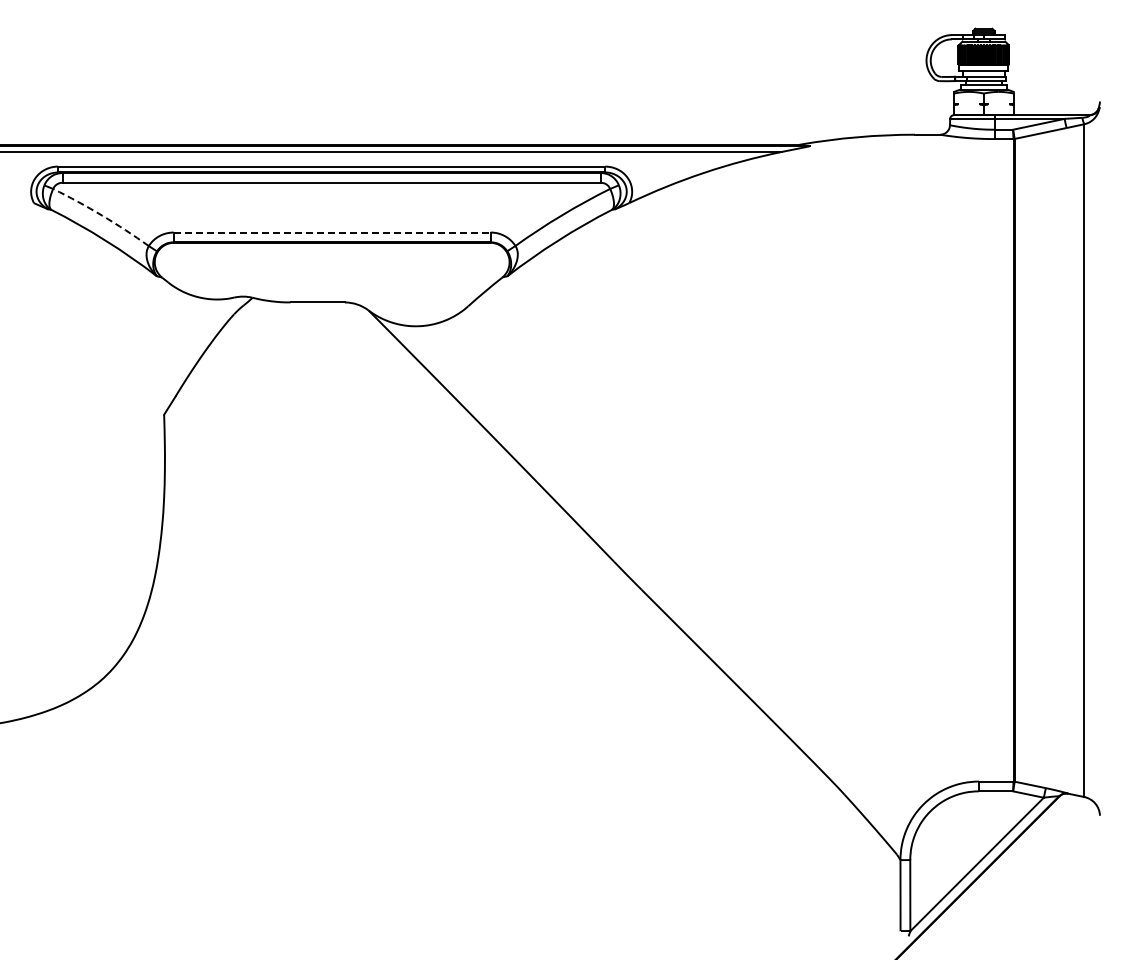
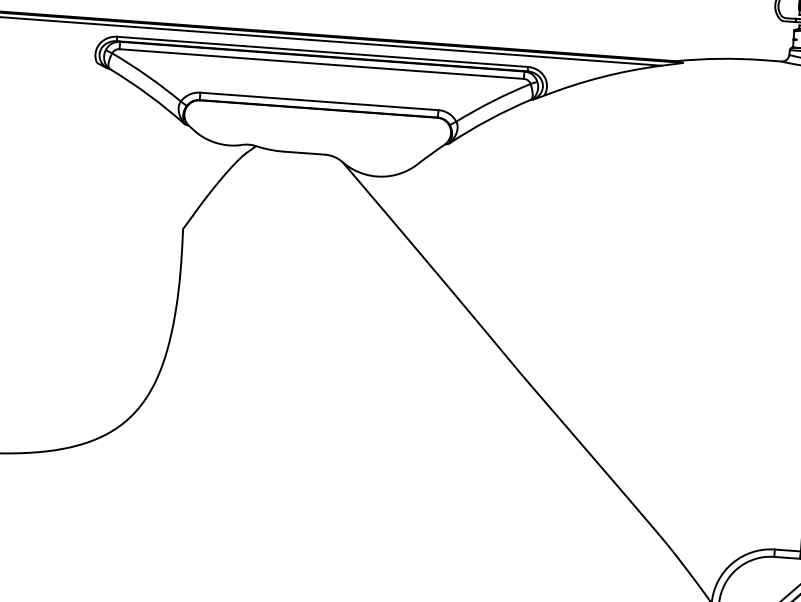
arc: (102, 215) -> (147, 75), dashed -> solid
line: (332, 232) -> (319, 101), dashed -> solid

